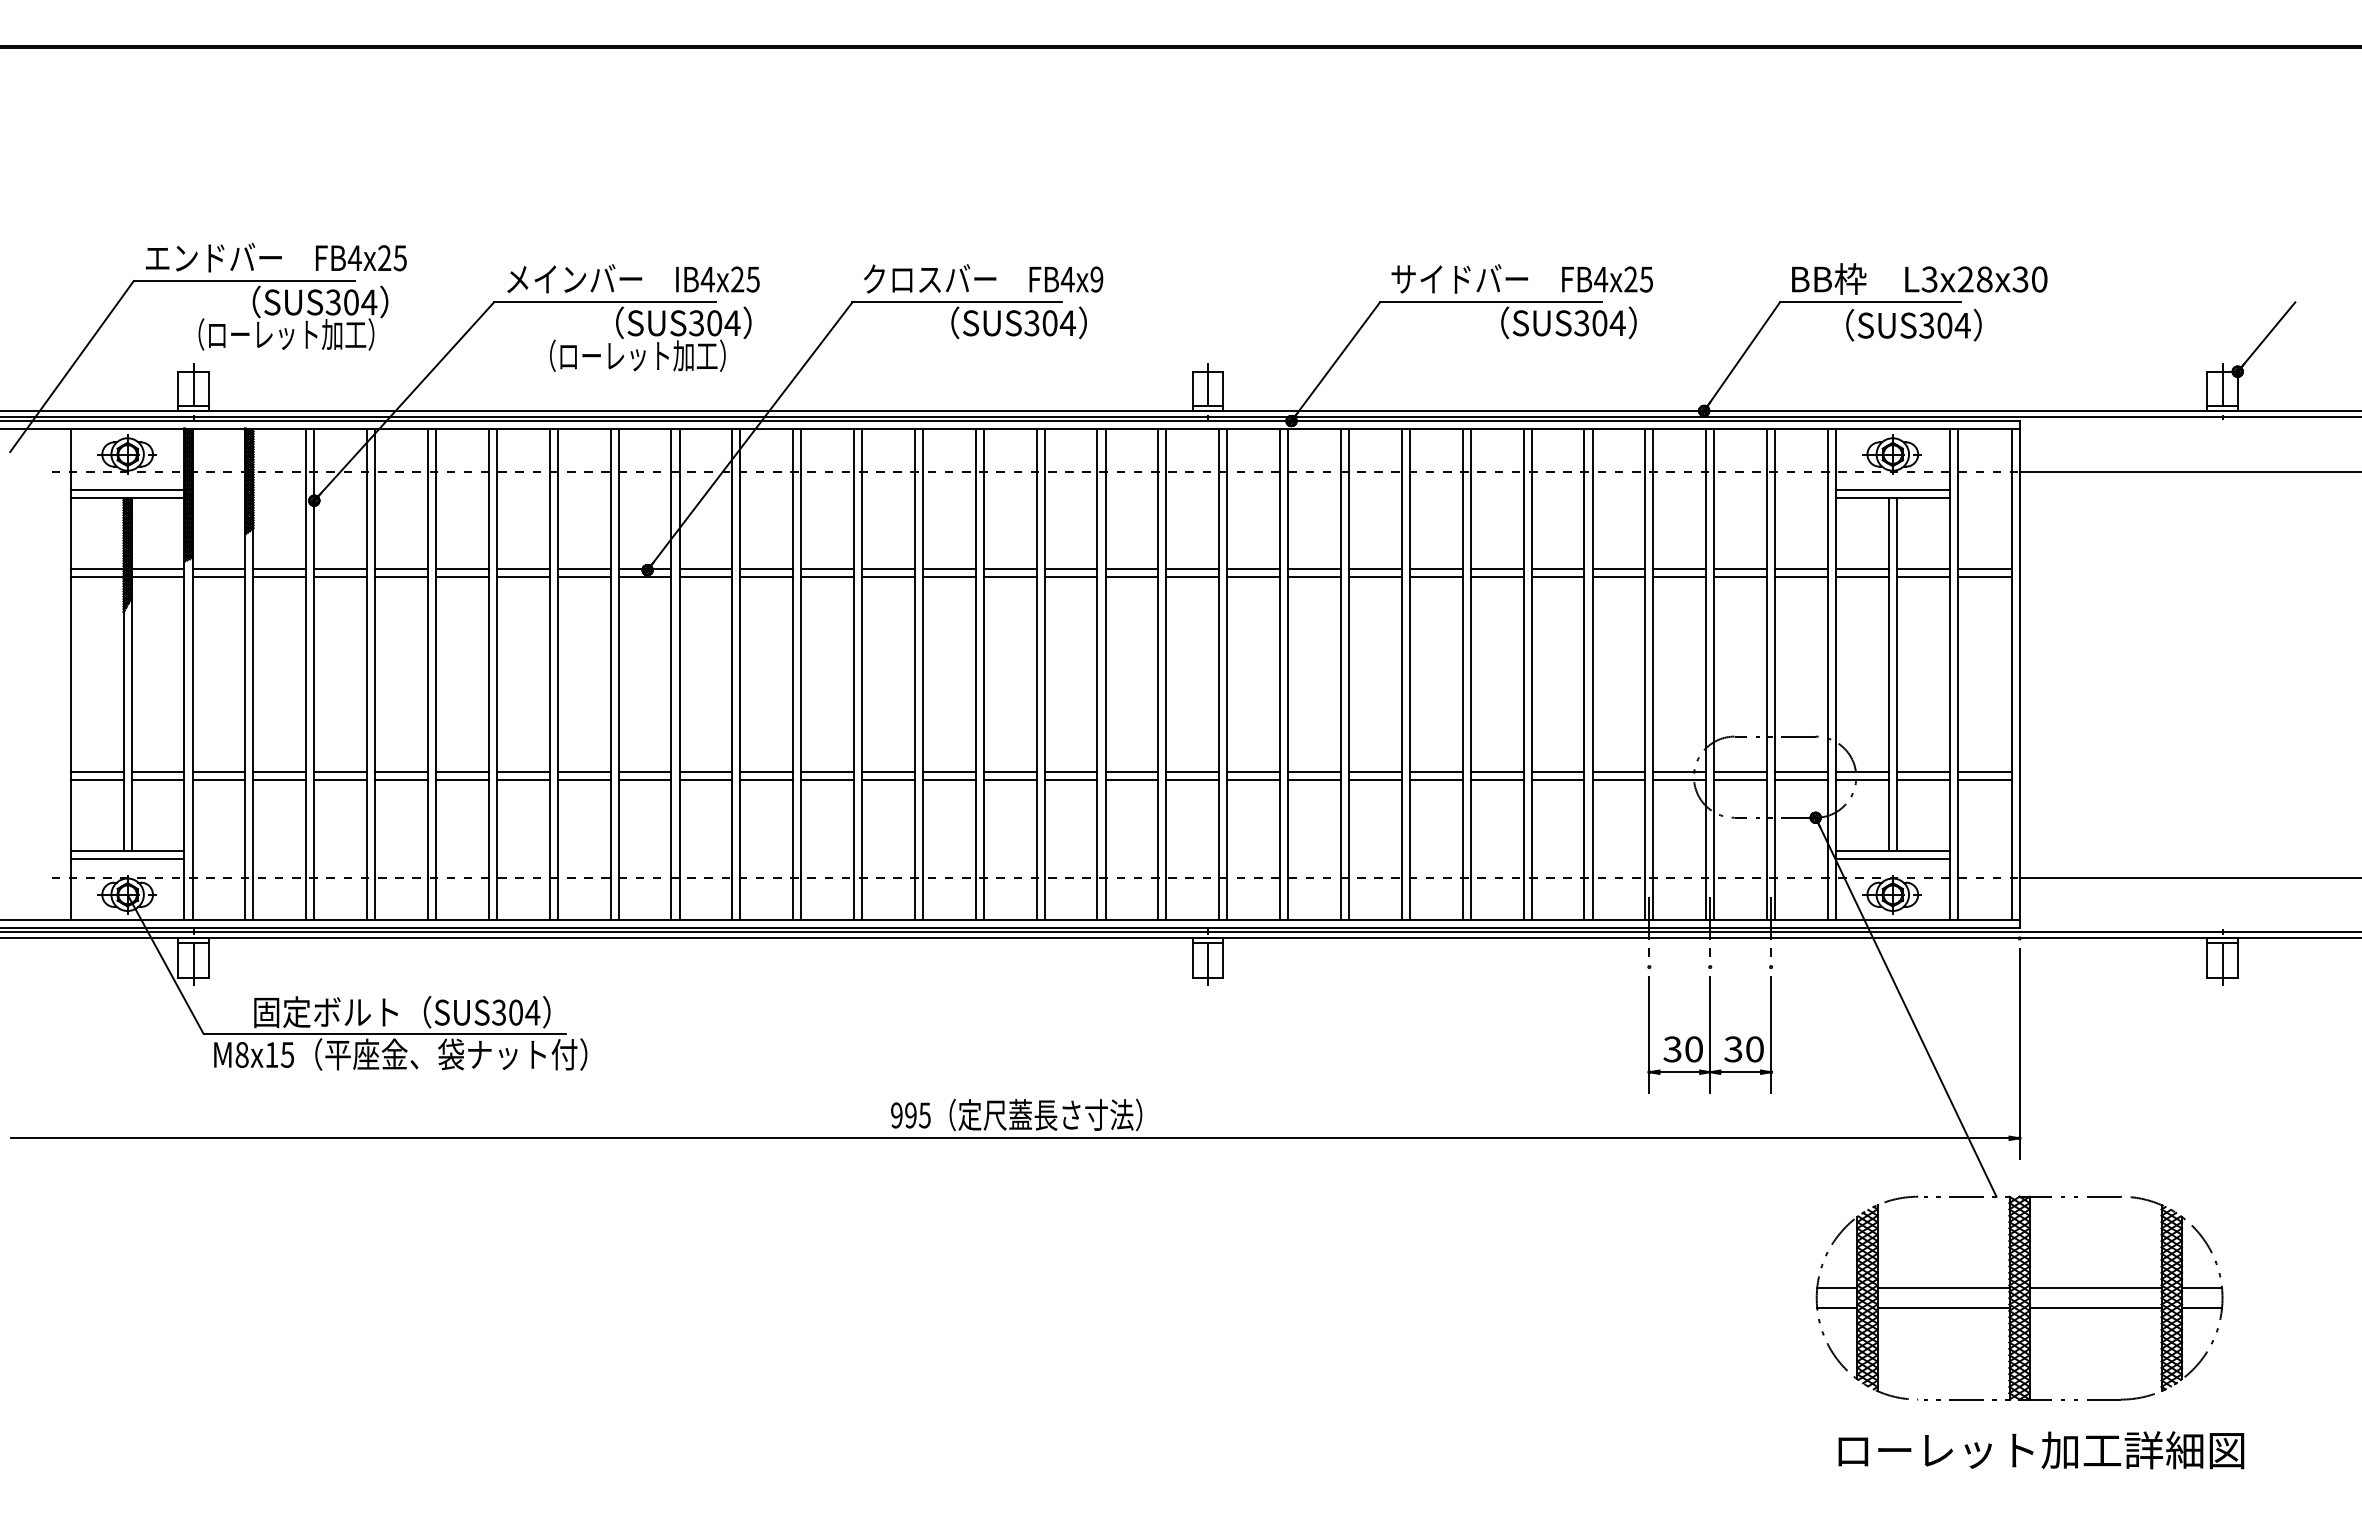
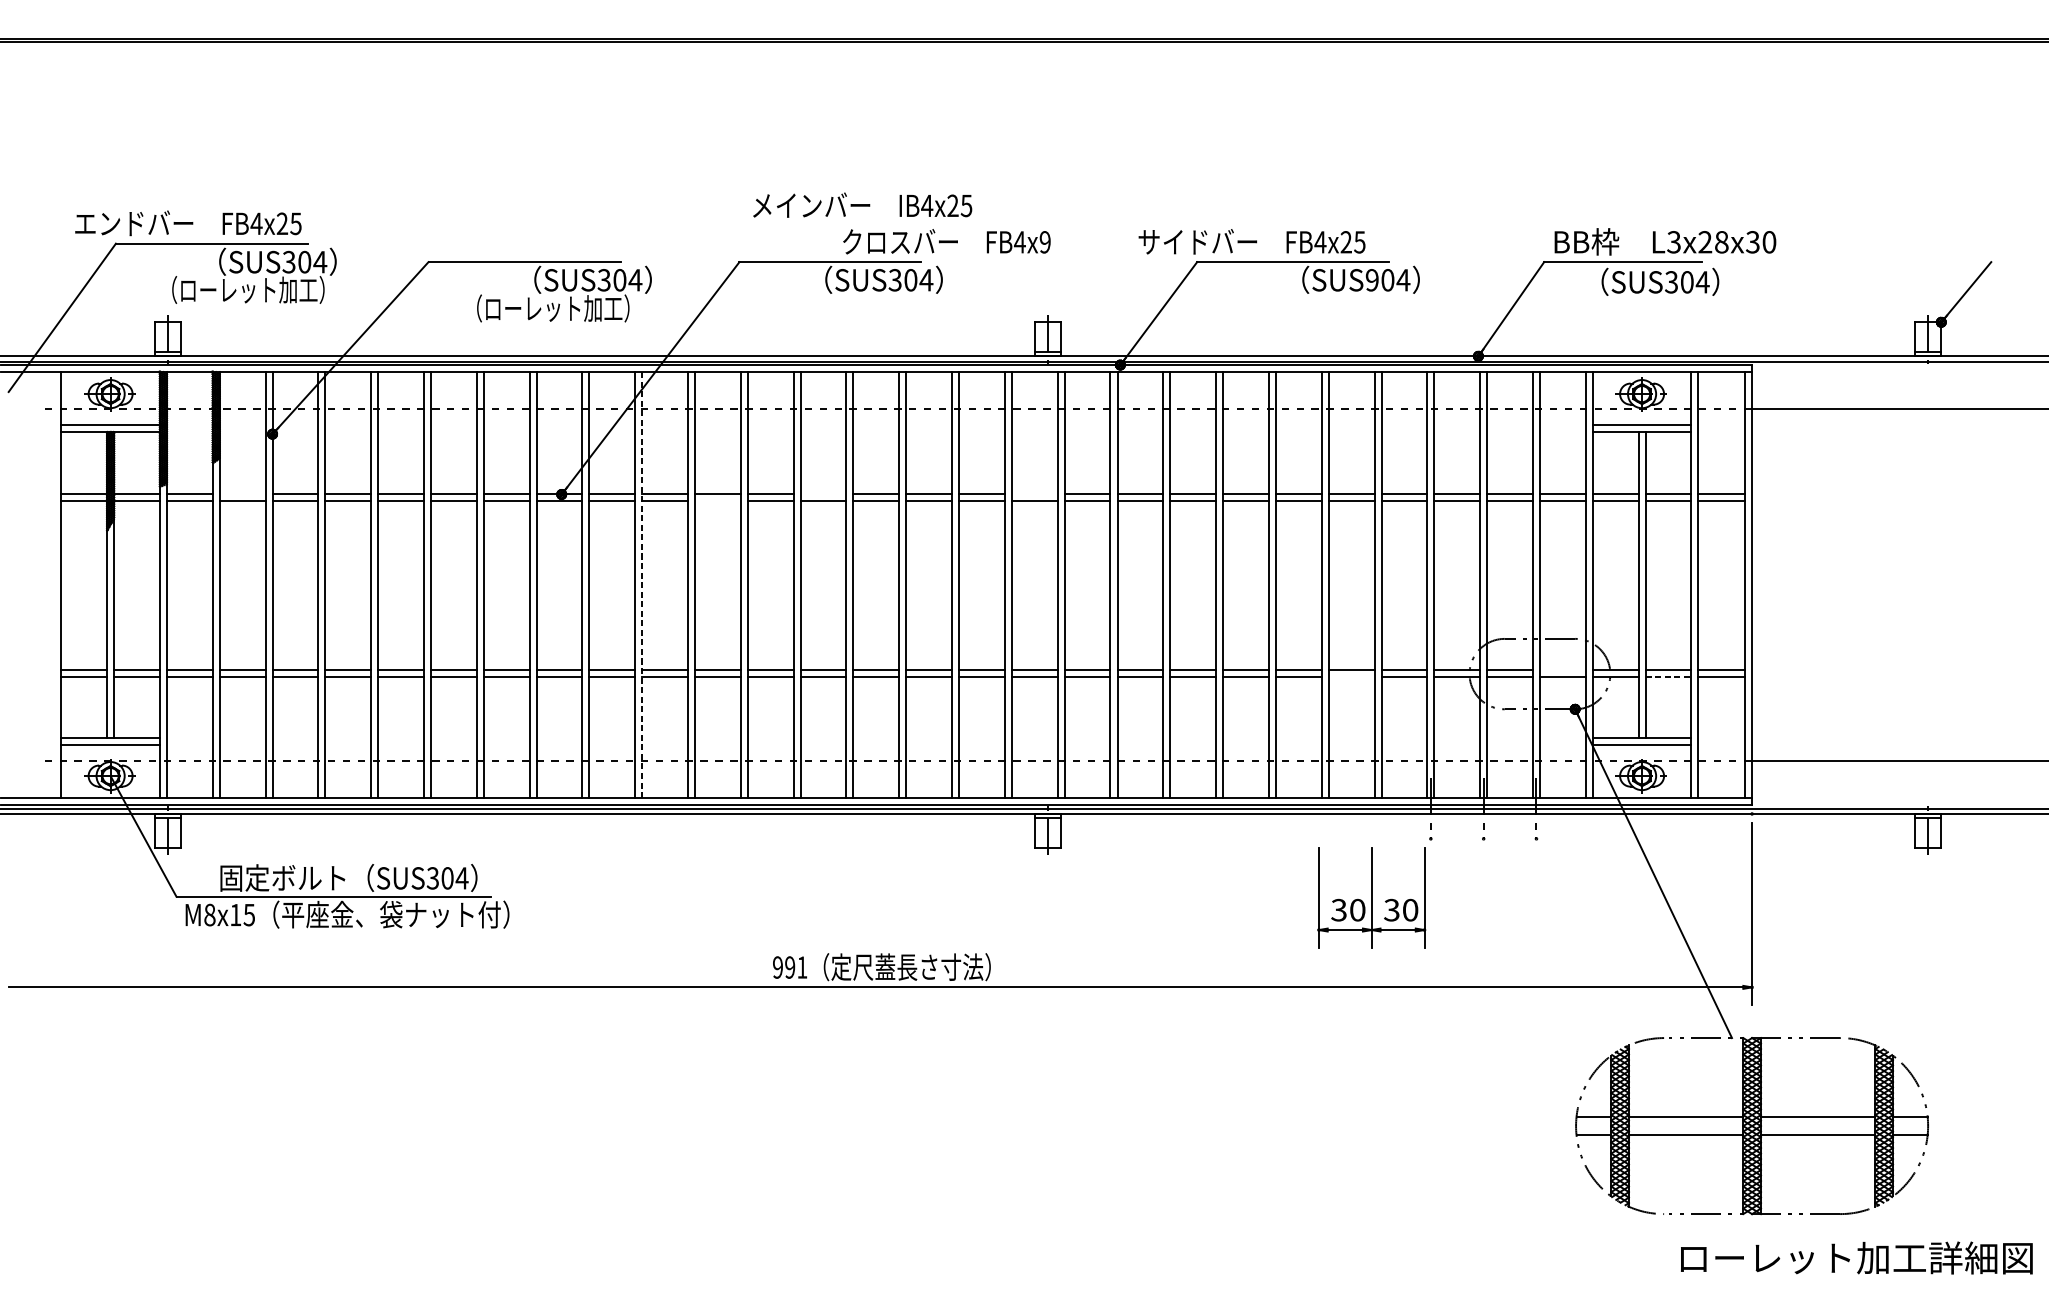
text: (275, 257) -> (187, 223), moved
text: (633, 278) -> (862, 204), moved
text: (983, 278) -> (946, 241), moved
text: (1521, 278) -> (1251, 241), moved
text: (1581, 323) -> (1371, 280), SUS304 -> SUS904
line: (279, 569) -> (242, 493), removed
line: (949, 569) -> (823, 493), removed
line: (1192, 569) -> (1034, 493), removed
line: (827, 577) -> (717, 500), removed
line: (740, 675) -> (642, 585), solid -> dashed
line: (1801, 772) -> (1562, 670), removed
line: (1557, 780) -> (1351, 676), removed
line: (1923, 780) -> (1668, 676), solid -> dashed
part: (1709, 1034) -> (1371, 897), moved
text: (924, 1115) -> (801, 967), 995 -> 991
text: (2041, 1450) -> (1856, 1258), moved

